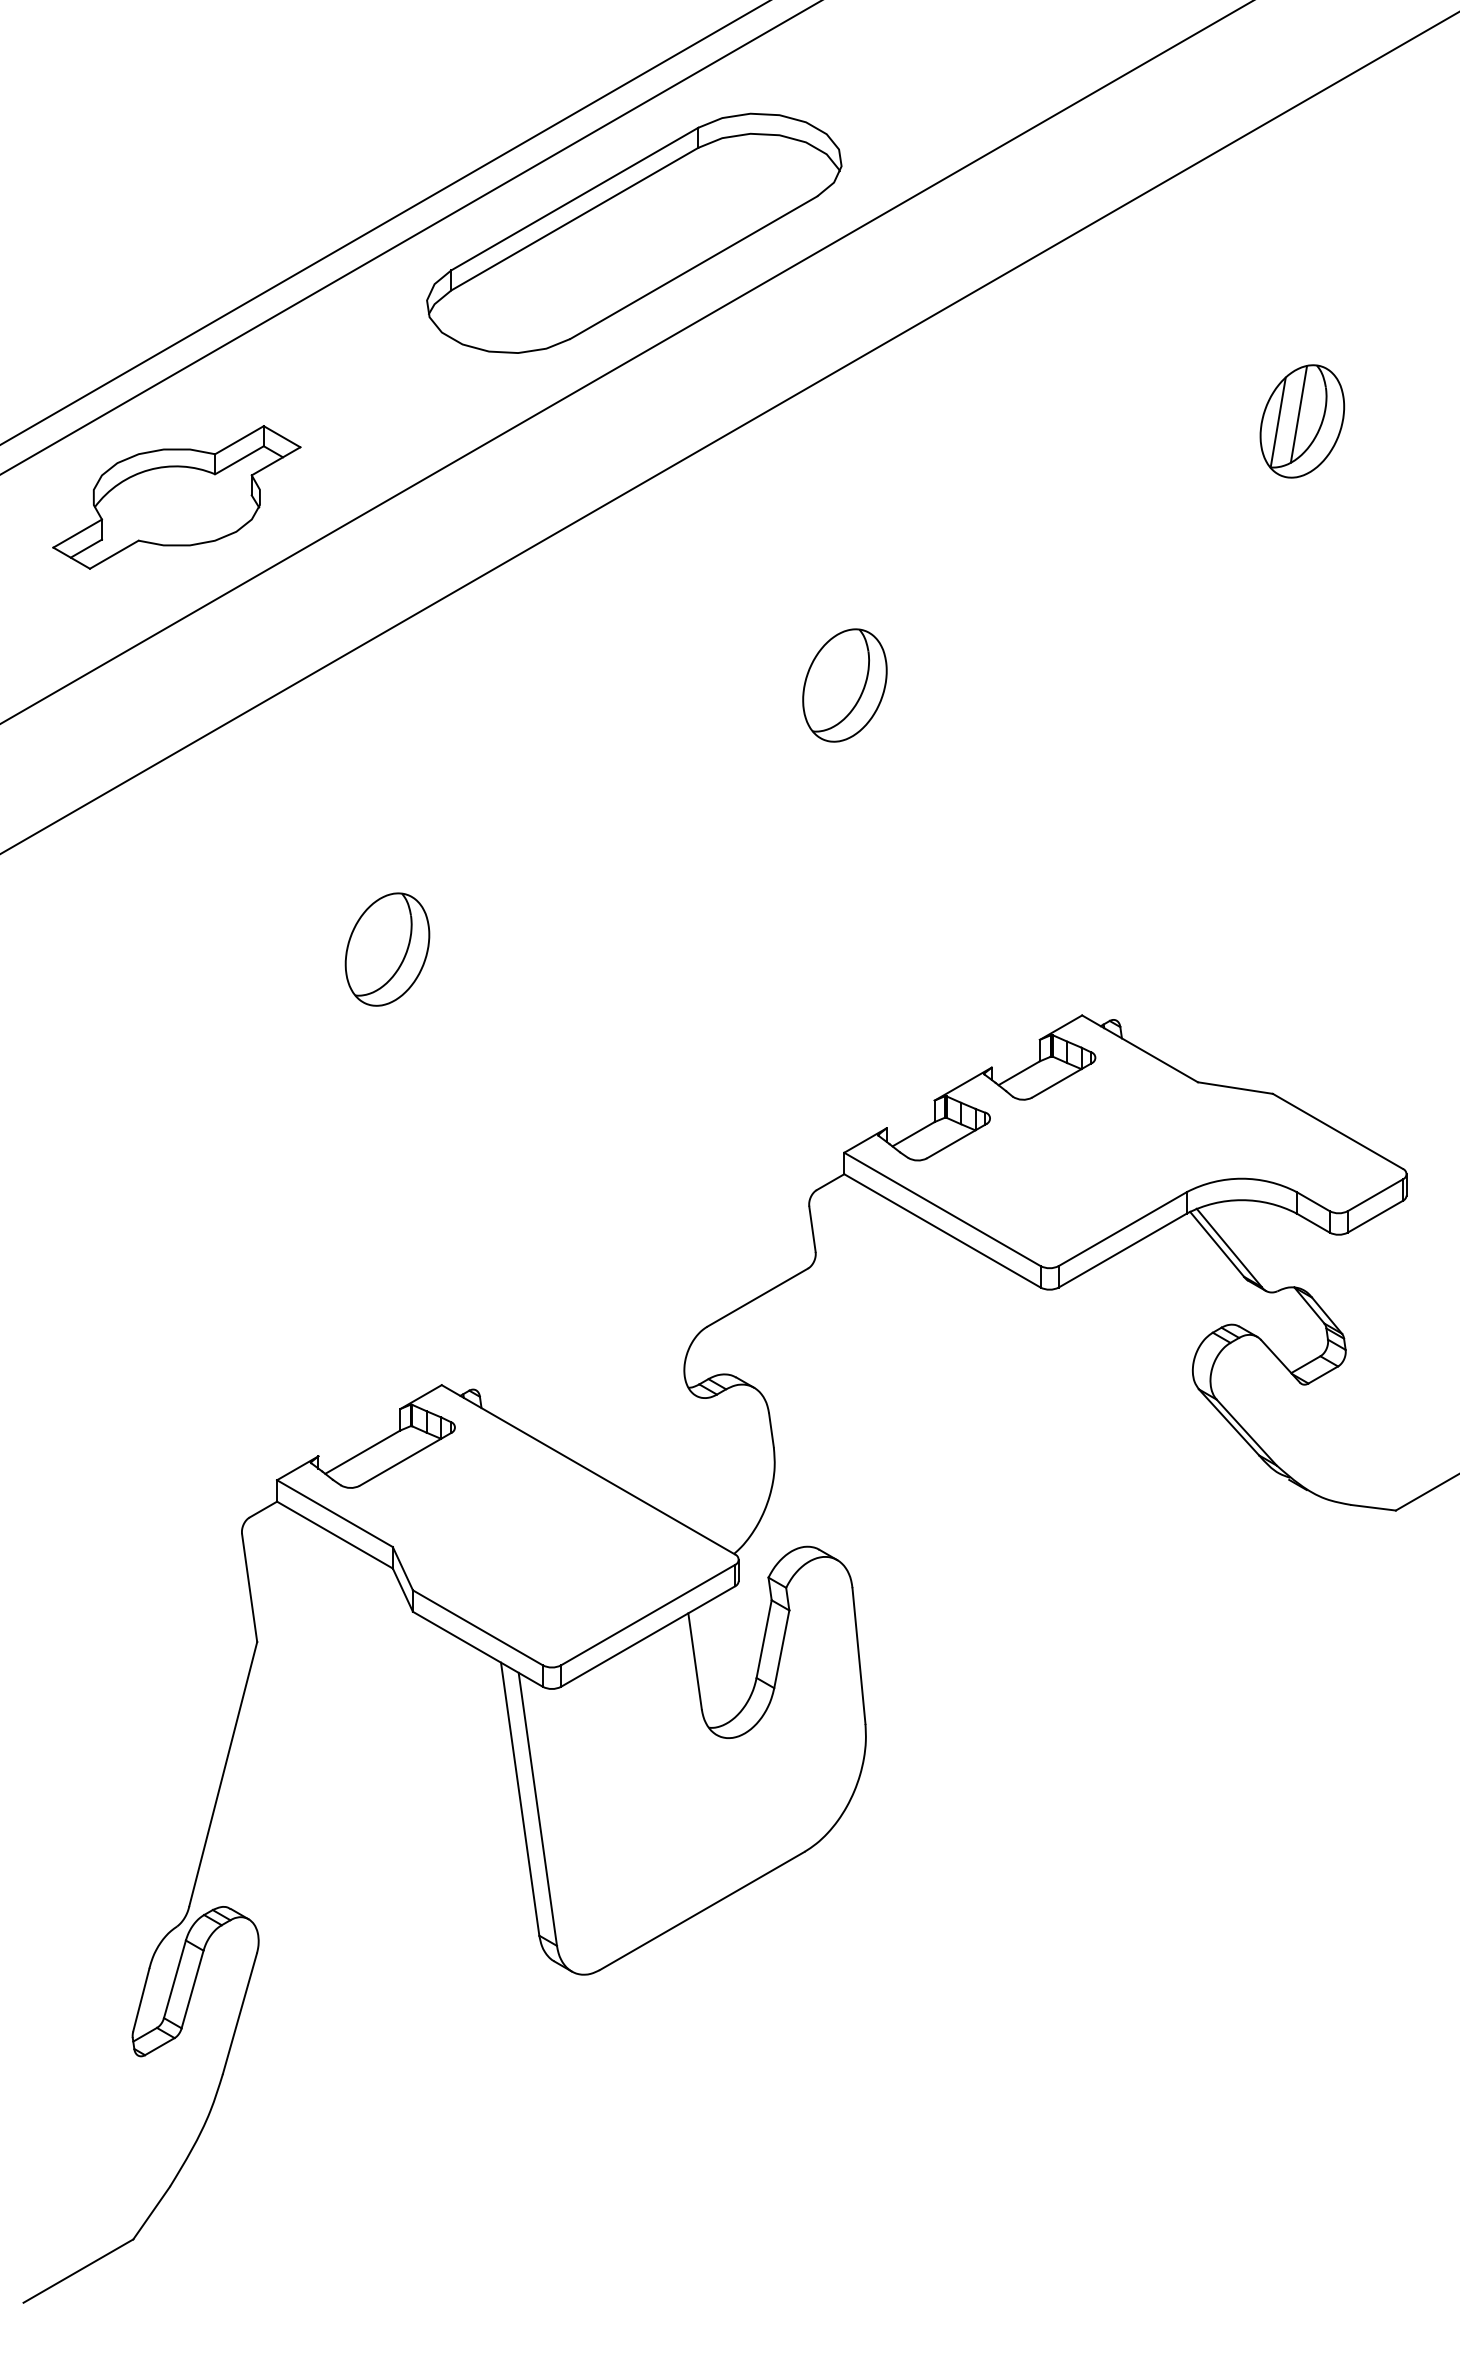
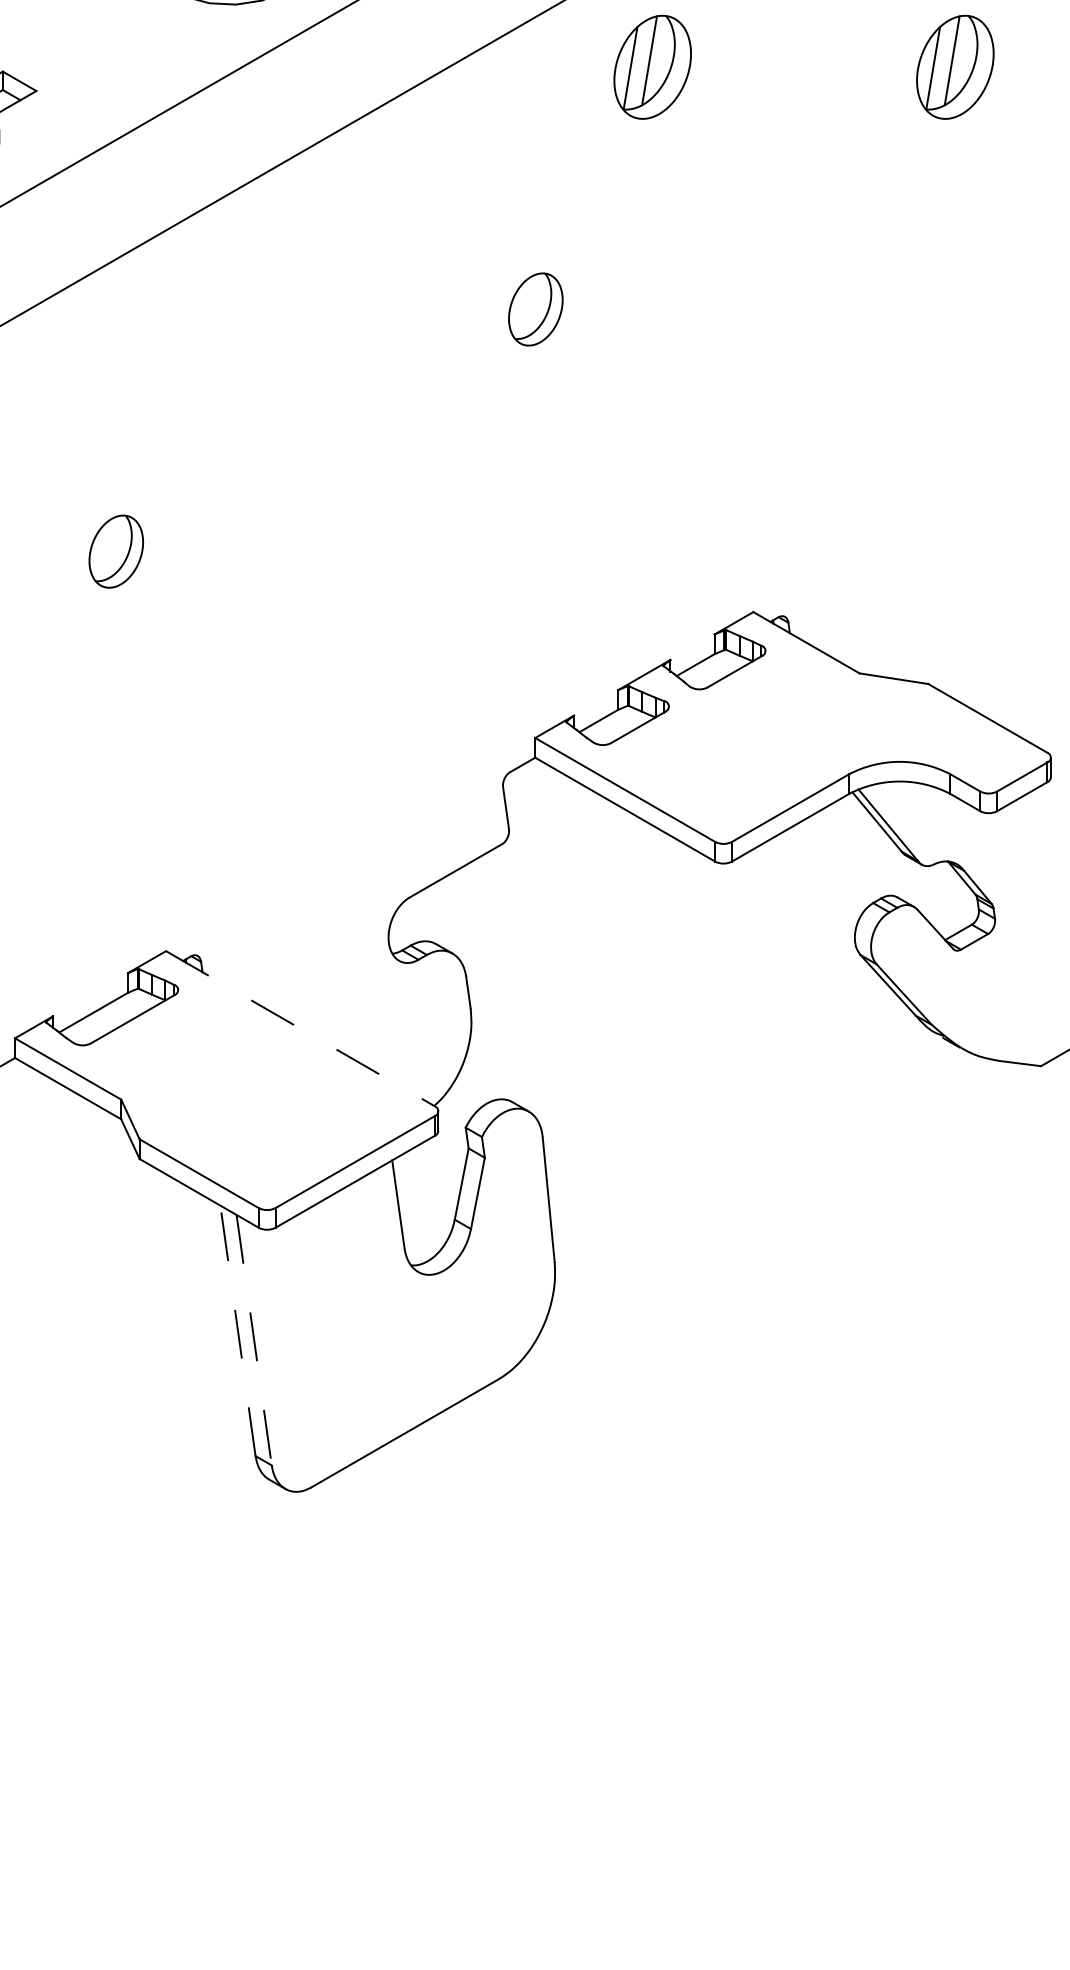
part: (972, 421) -> (652, 67), added
part: (844, 685) -> (535, 309), size x0.7
part: (387, 949) -> (116, 551), size x0.7
line: (588, 1470) -> (300, 1029), solid -> dashed
line: (520, 1799) -> (238, 1331), solid -> dashed
line: (537, 1809) -> (253, 1340), solid -> dashed

